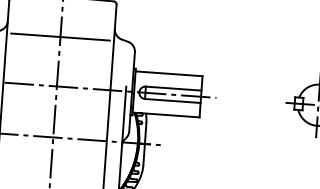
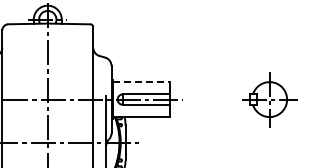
line: (60, 36) -> (47, 57), removed
line: (170, 74) -> (142, 82), solid -> dashed

